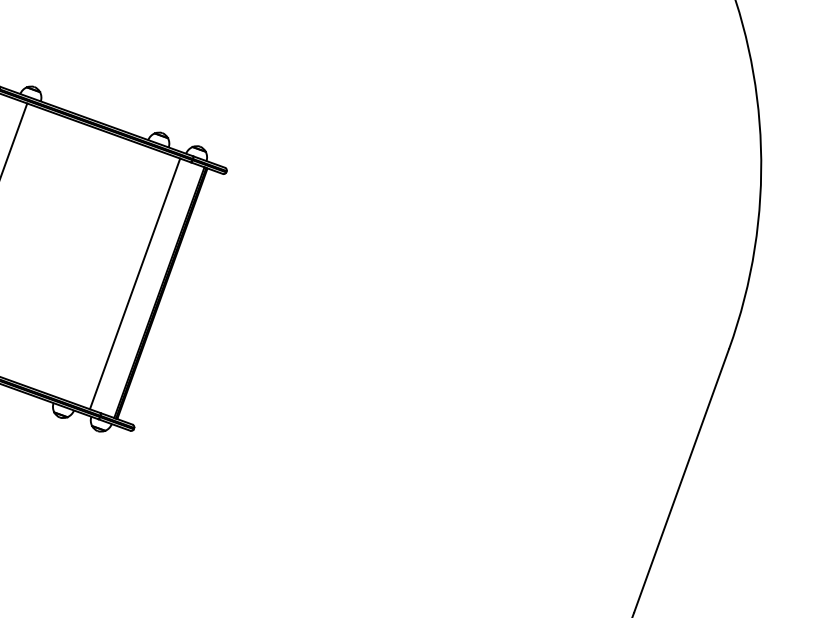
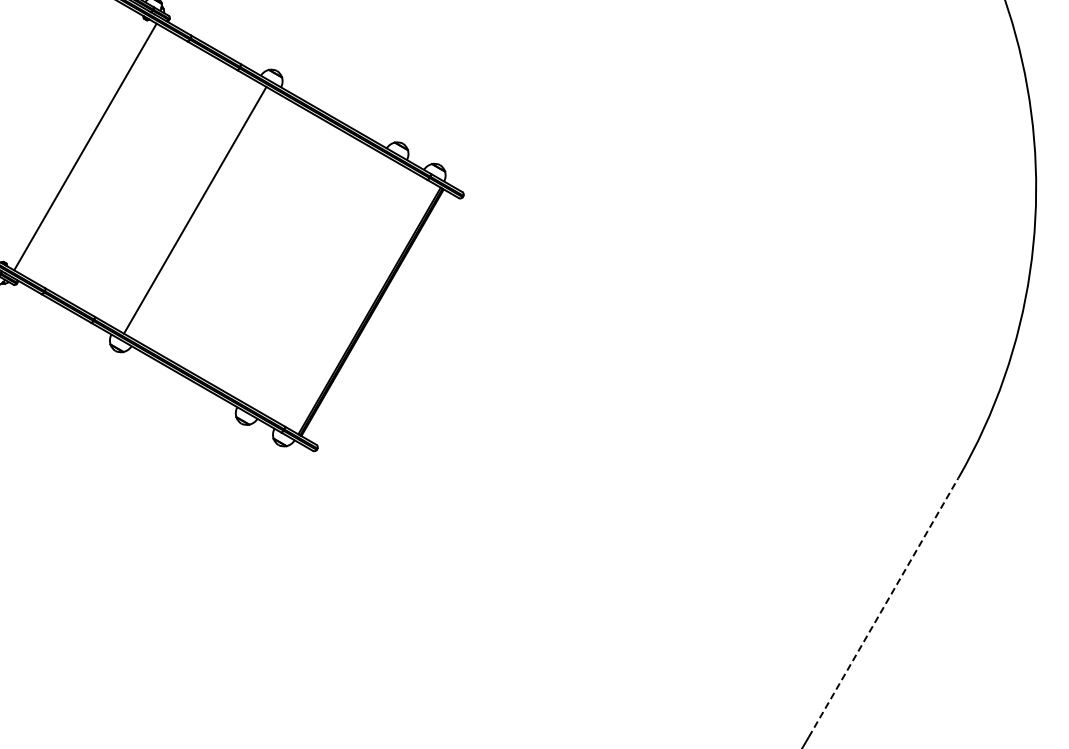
line: (134, 283) -> (345, 296), removed
line: (681, 480) -> (883, 607), solid -> dashed

